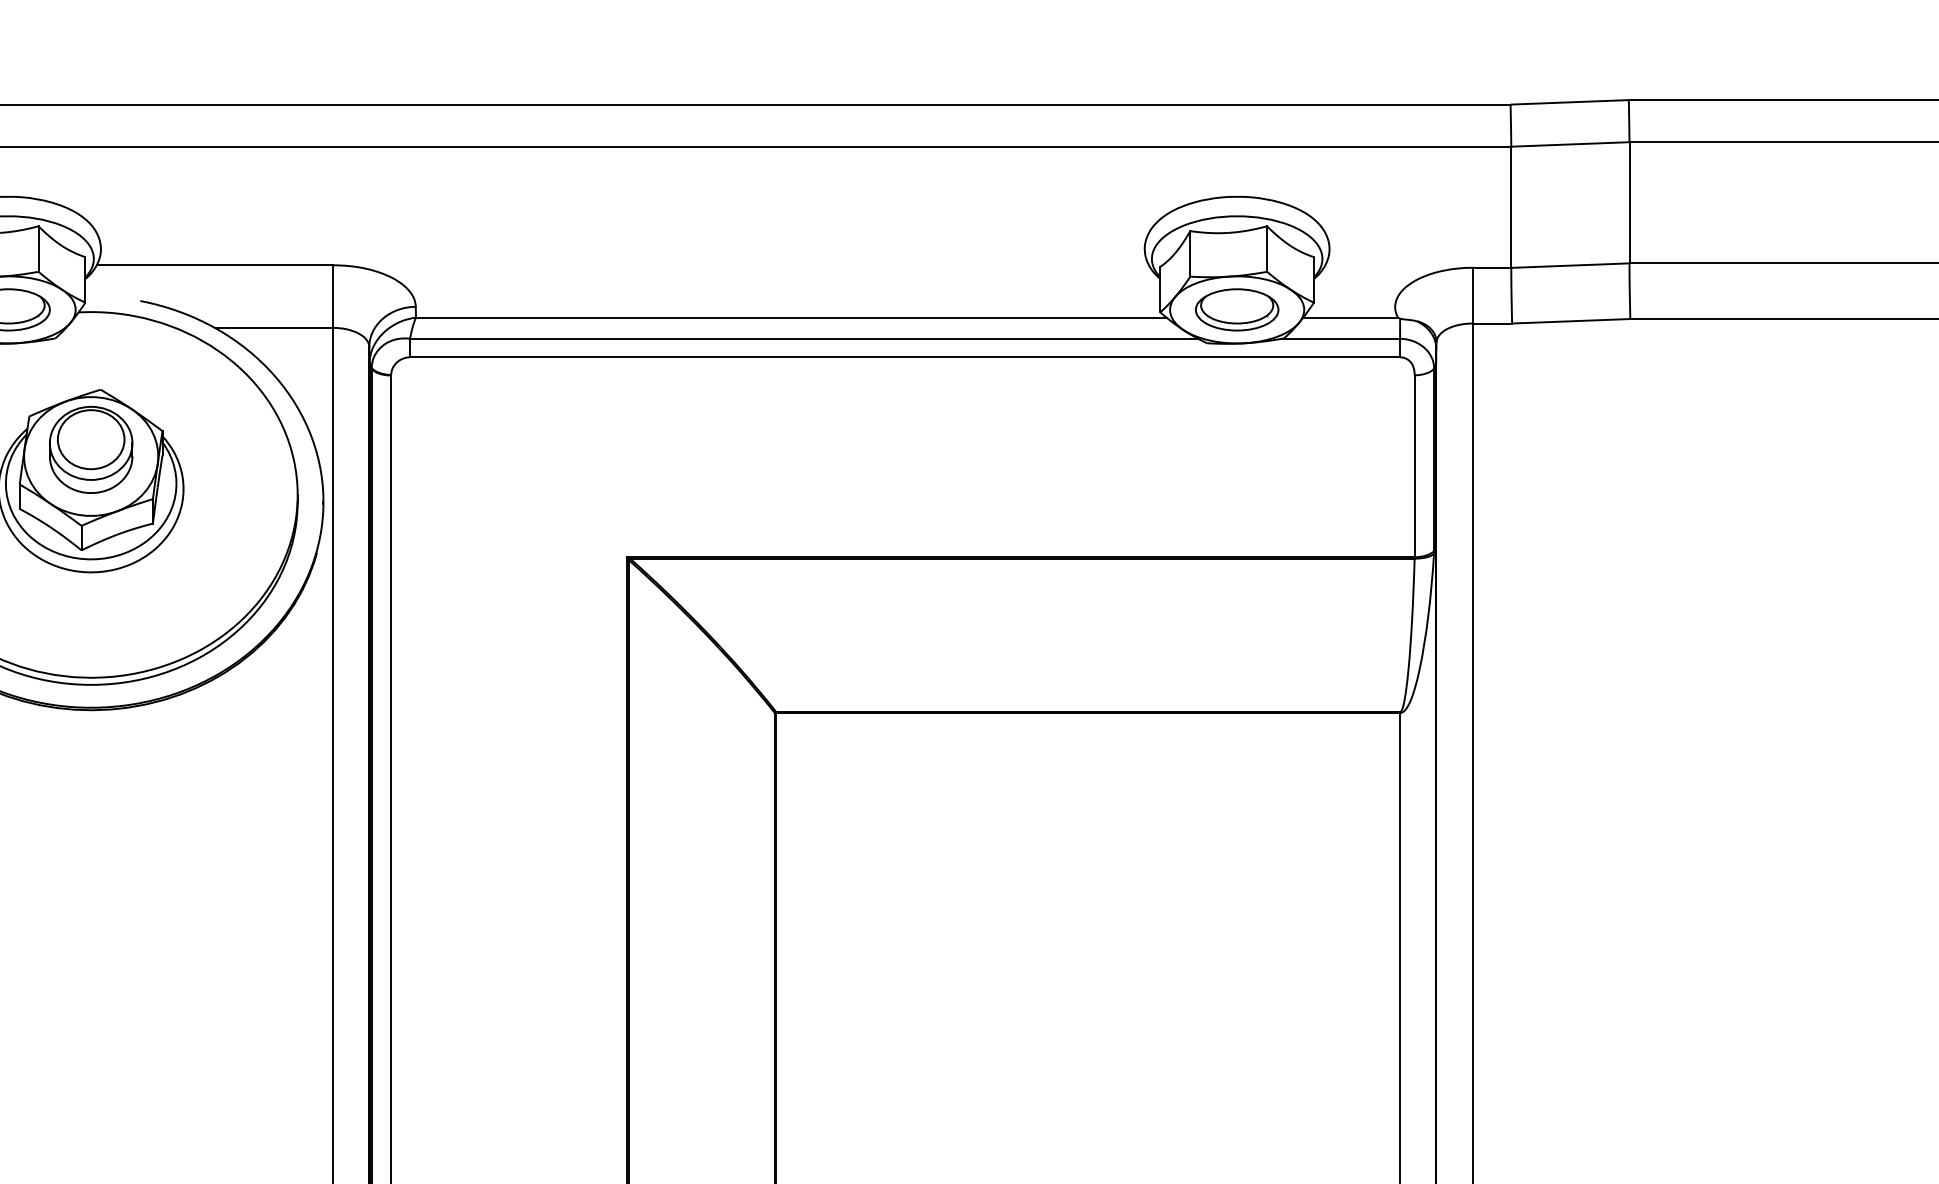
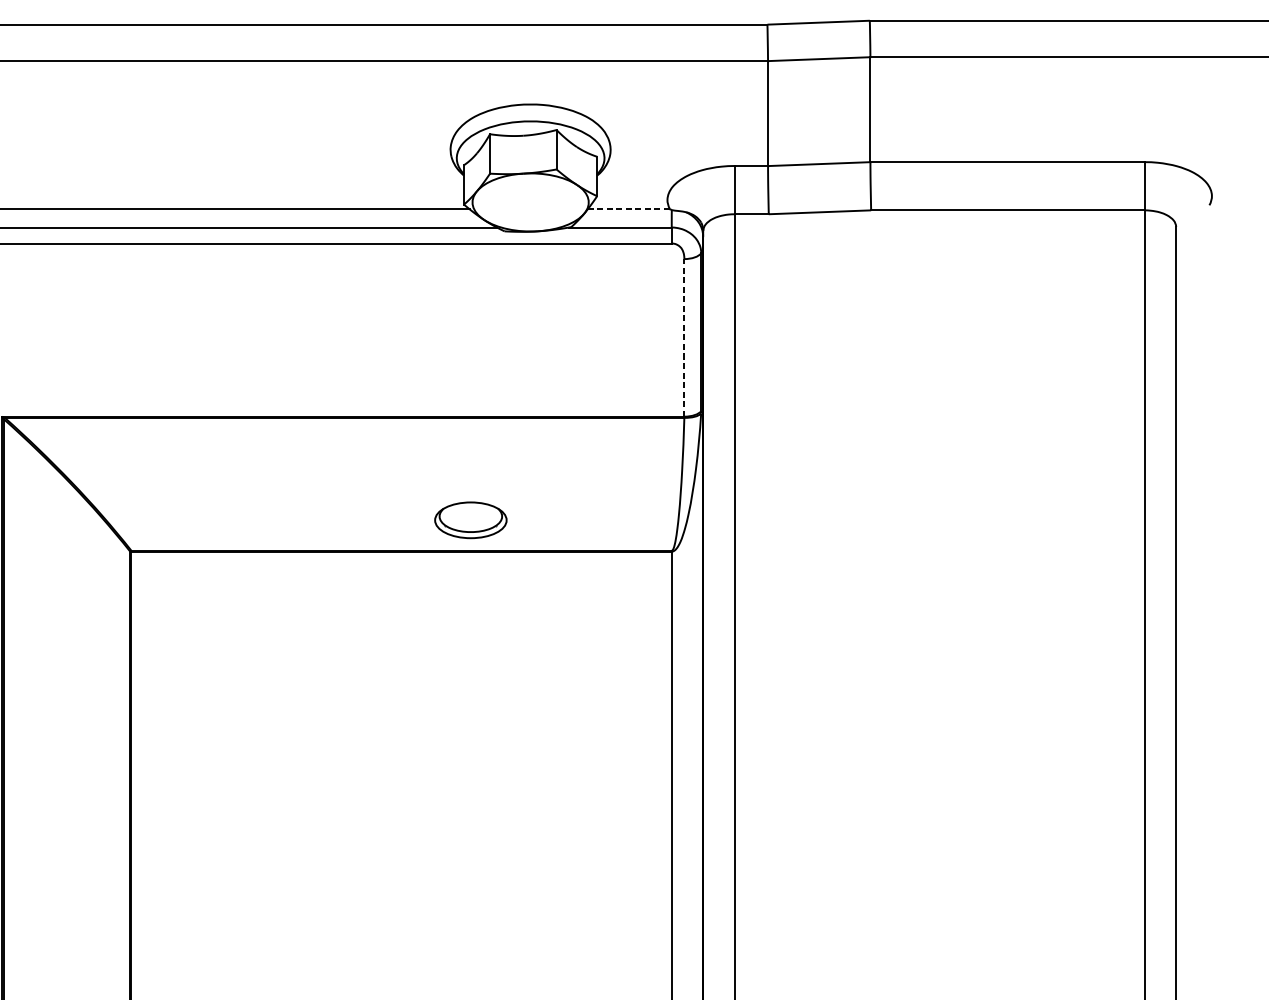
part: (1237, 309) -> (471, 519), moved
line: (1350, 317) -> (628, 209), solid -> dashed
line: (1414, 465) -> (684, 337), solid -> dashed

